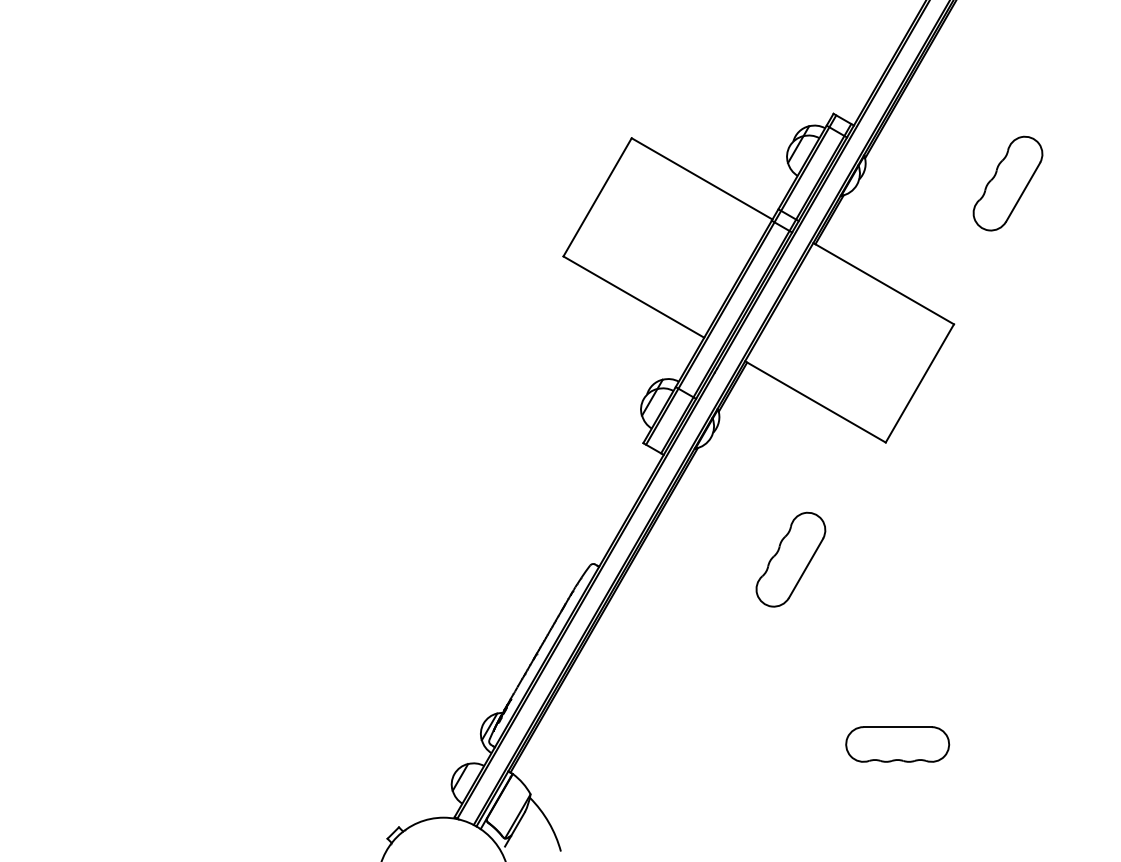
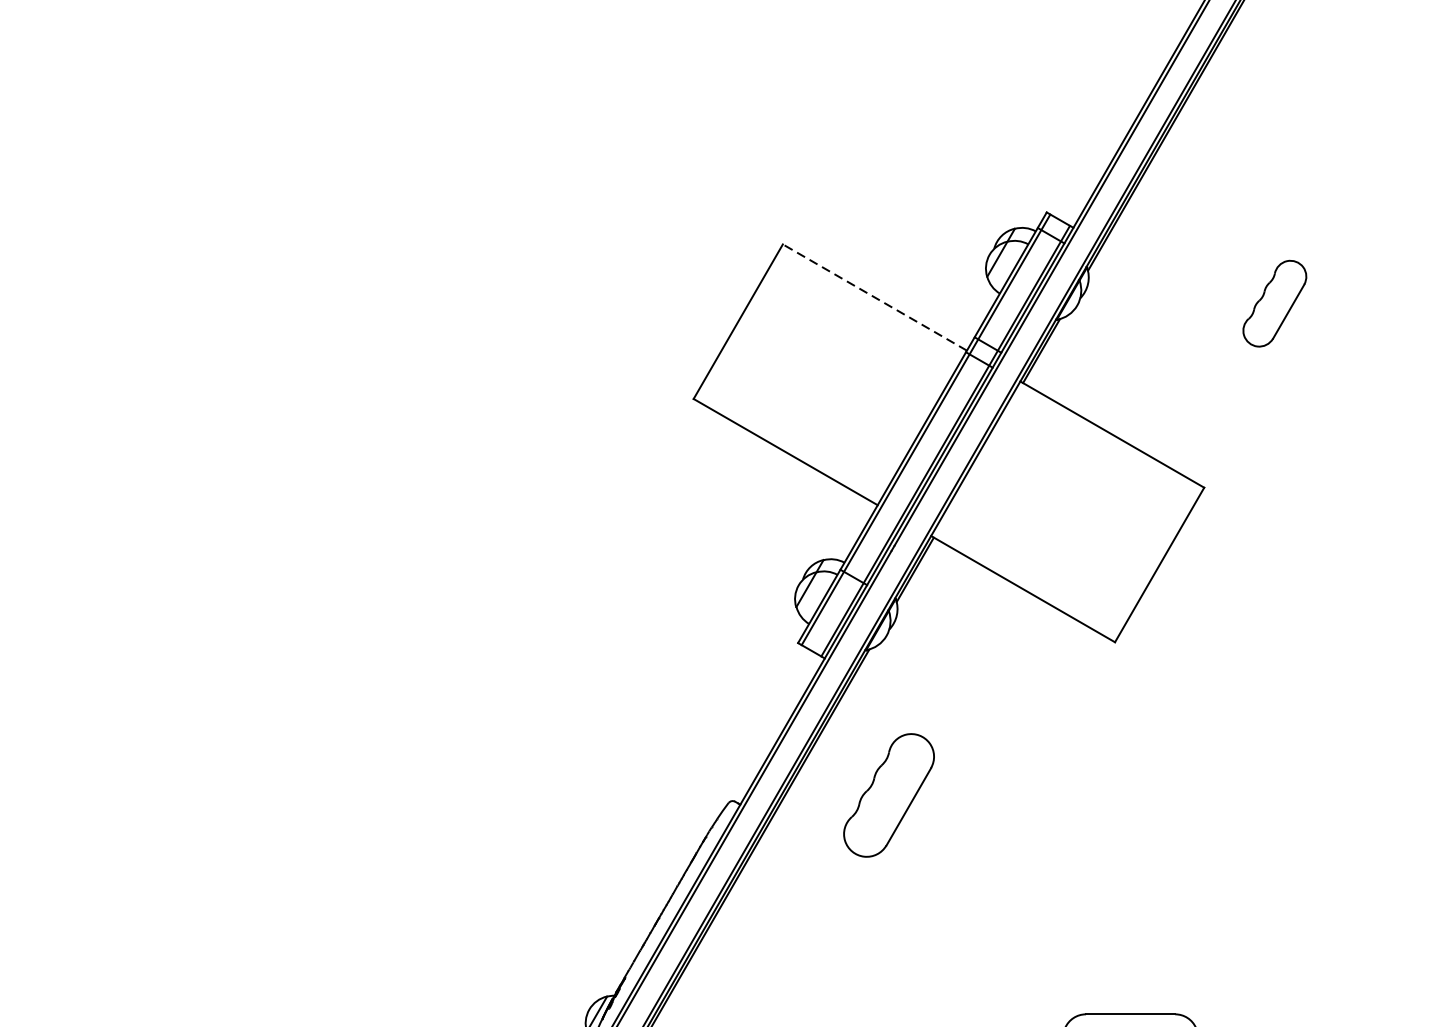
line: (701, 178) -> (874, 297), solid -> dashed
part: (1007, 183) -> (1274, 303), size x0.7
part: (790, 559) -> (888, 795), moved

